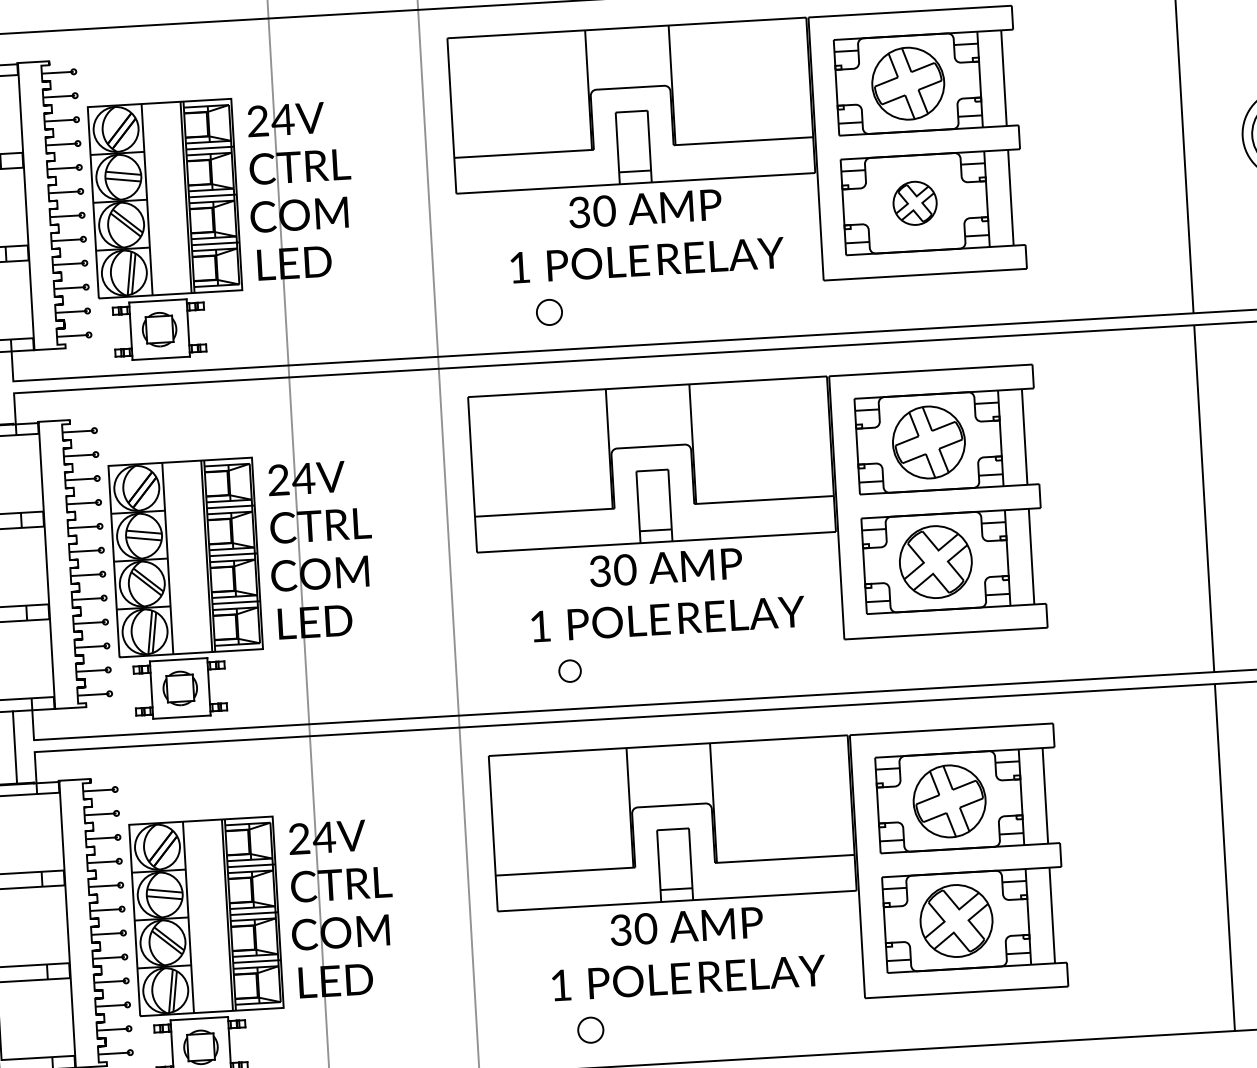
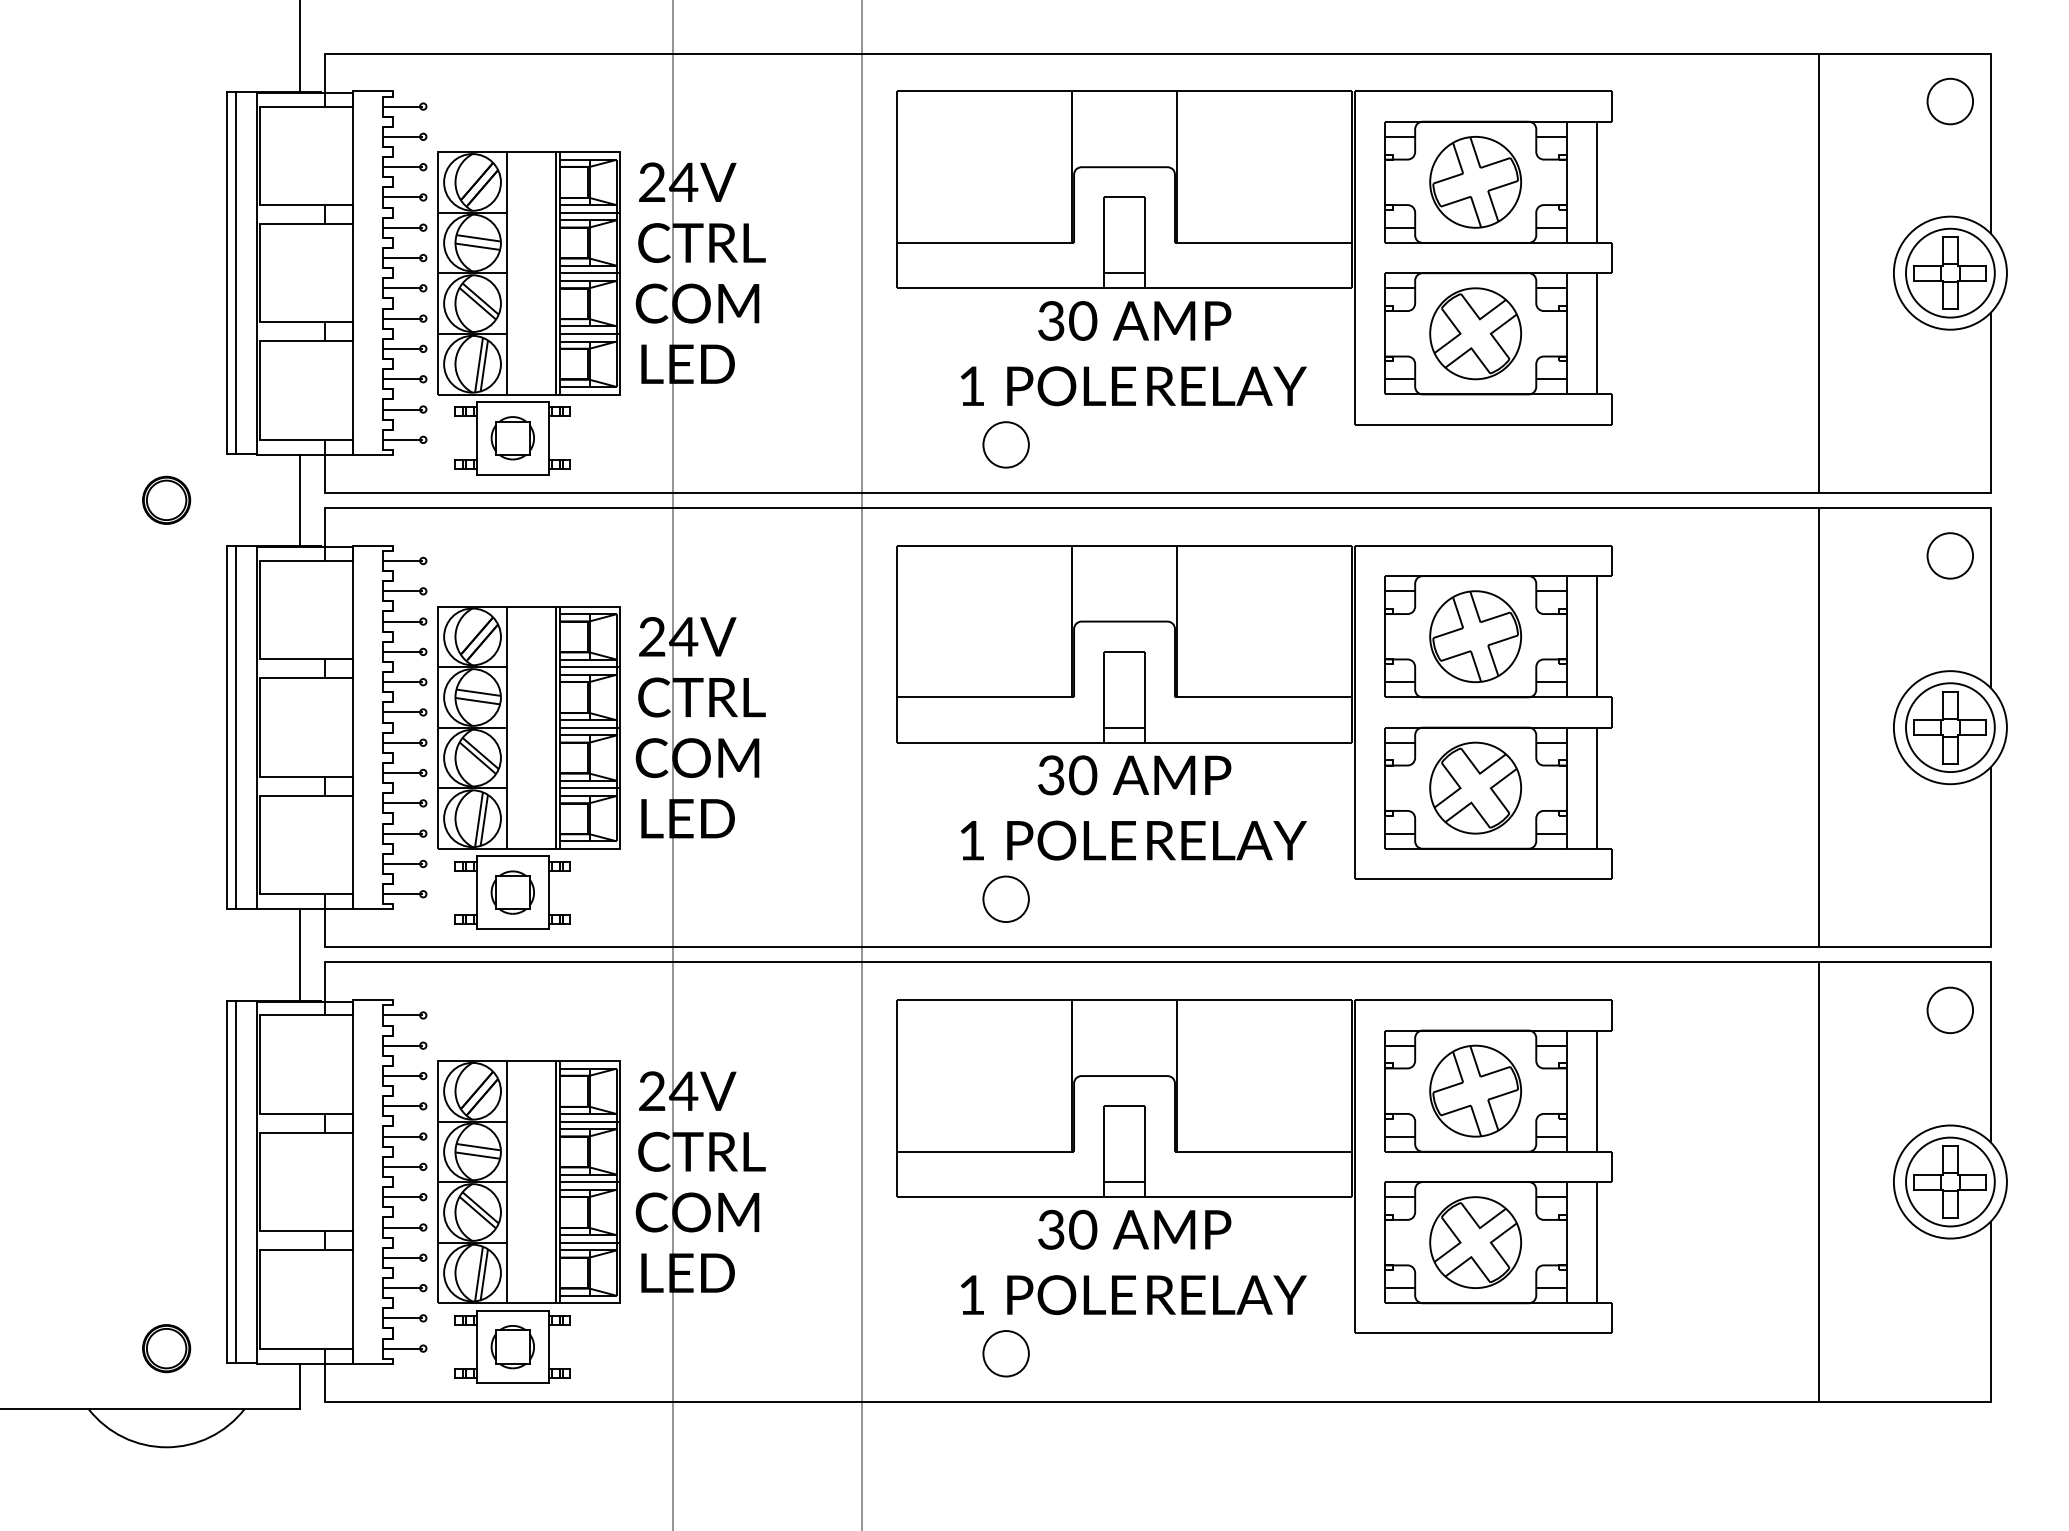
part: (915, 203) -> (1475, 333), size x1.67
circle: (548, 312) -> (1005, 444), size x1.43
circle: (569, 670) -> (1005, 898), size x1.67
circle: (590, 1029) -> (1005, 1353), size x1.43

